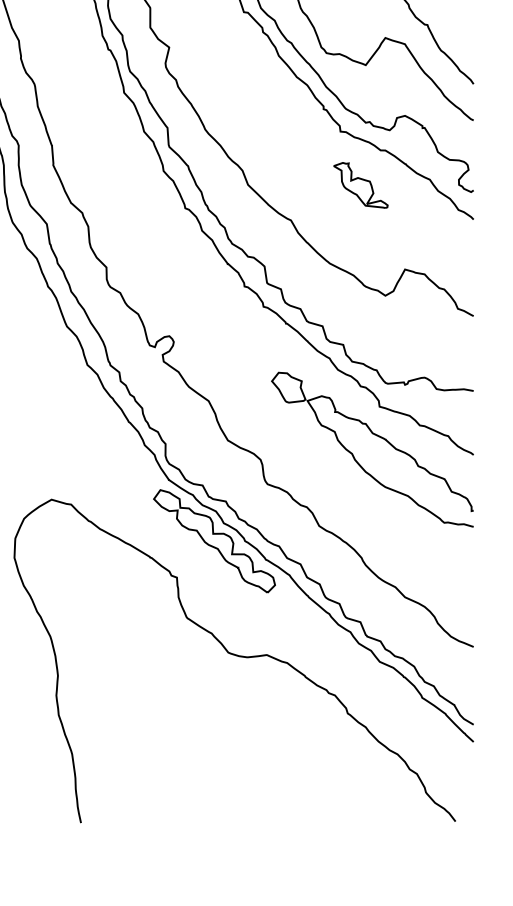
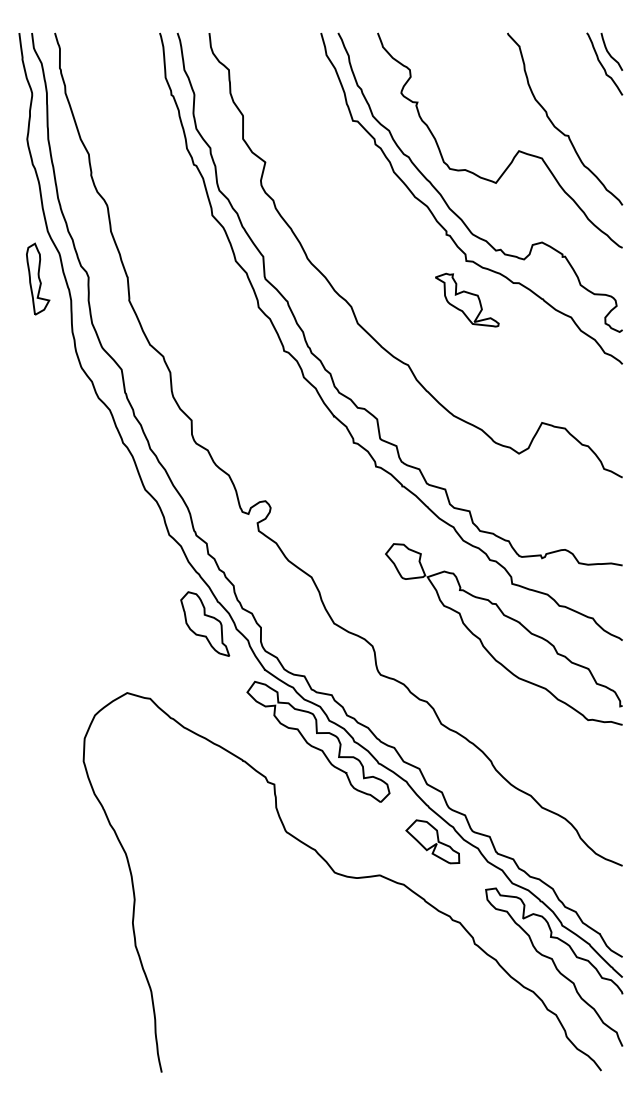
part: (361, 184) -> (467, 299), moved
part: (118, 440) -> (205, 623), added
part: (311, 626) -> (432, 841), added
curve: (415, 732) -> (554, 966), added

